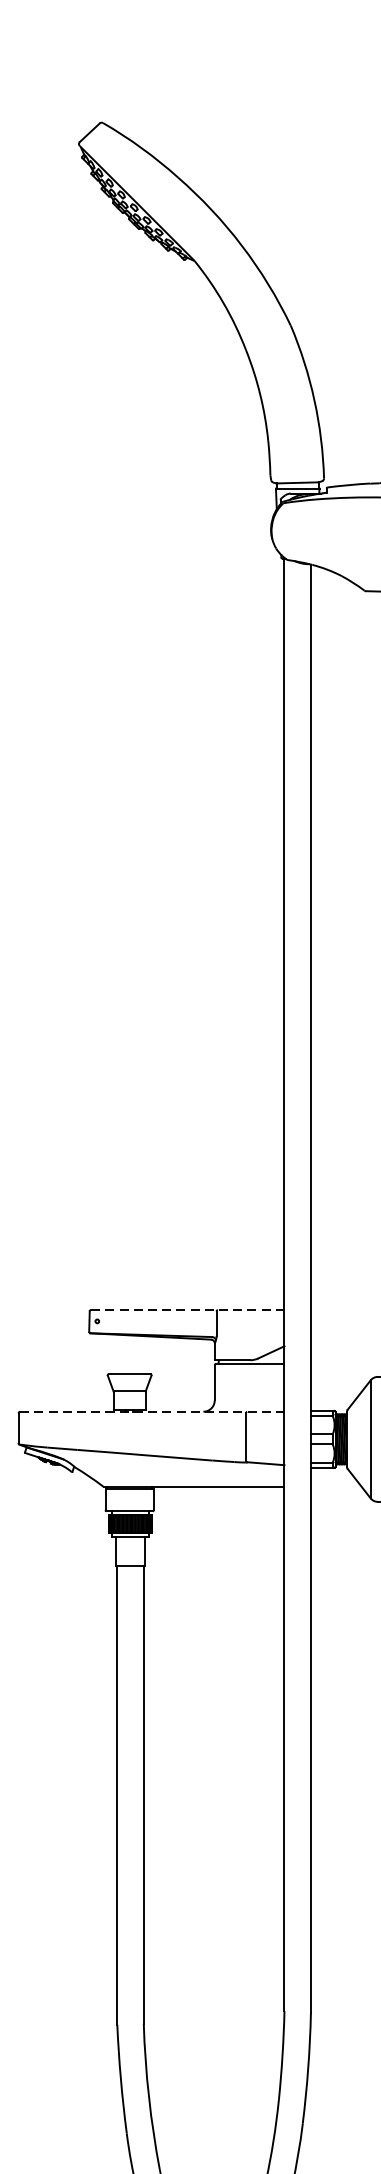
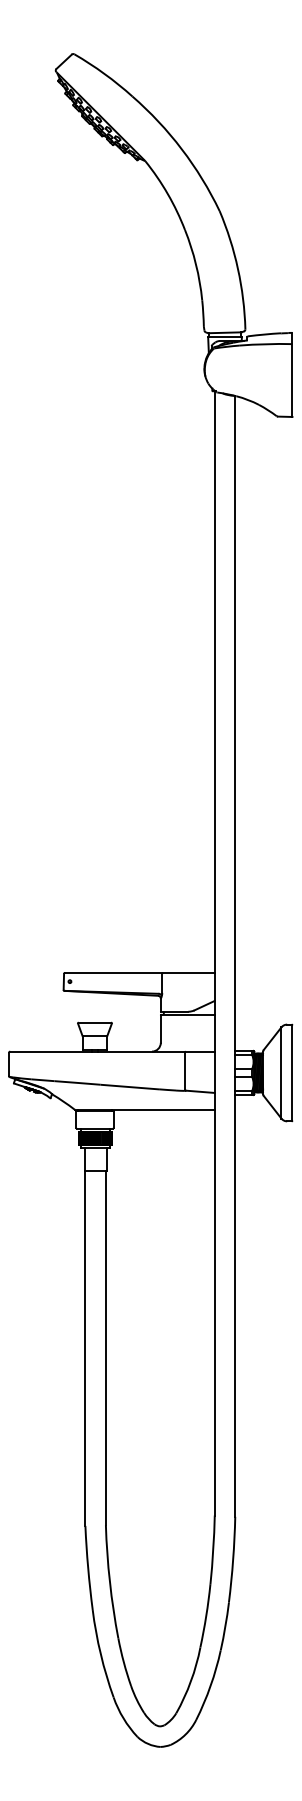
line: (187, 1309) -> (139, 972), dashed -> solid
line: (153, 1411) -> (113, 1051), dashed -> solid

